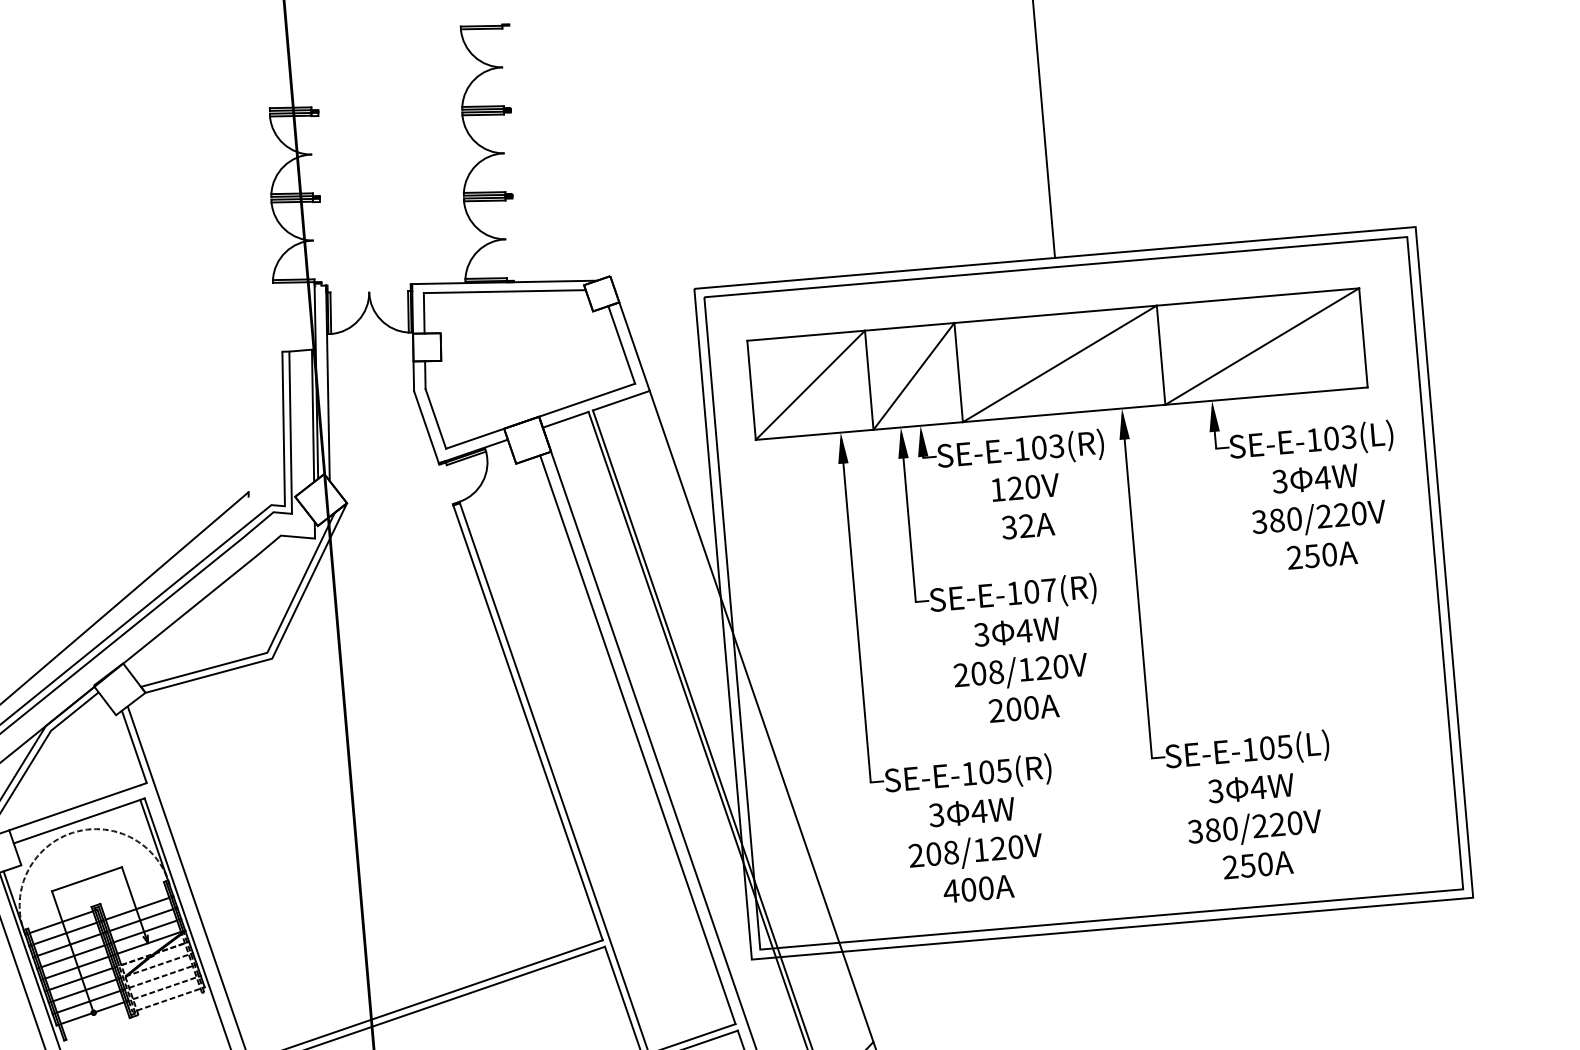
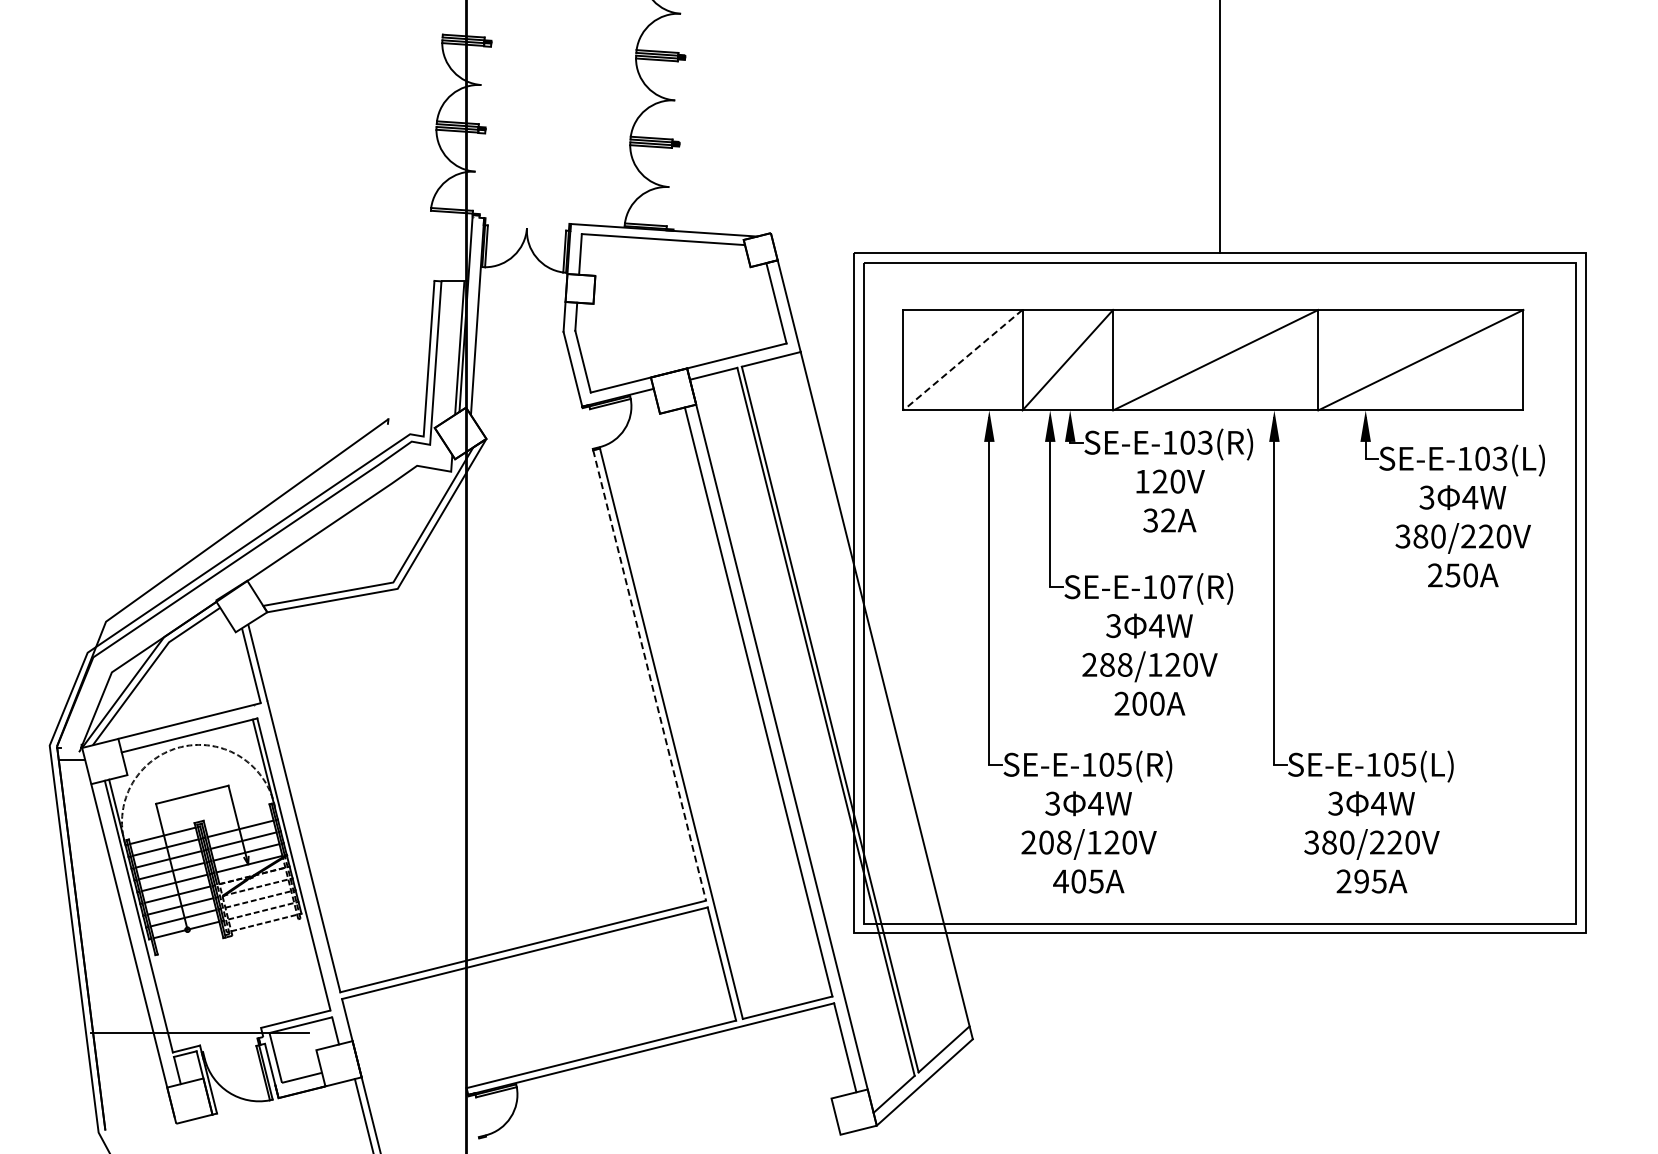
line: (810, 385) -> (962, 360), solid -> dashed
text: (978, 673) -> (1107, 664), 208/120V -> 288/120V
line: (527, 722) -> (649, 675), solid -> dashed
text: (1256, 865) -> (1370, 881), 250A -> 295A
text: (985, 888) -> (1095, 881), 400A -> 405A

